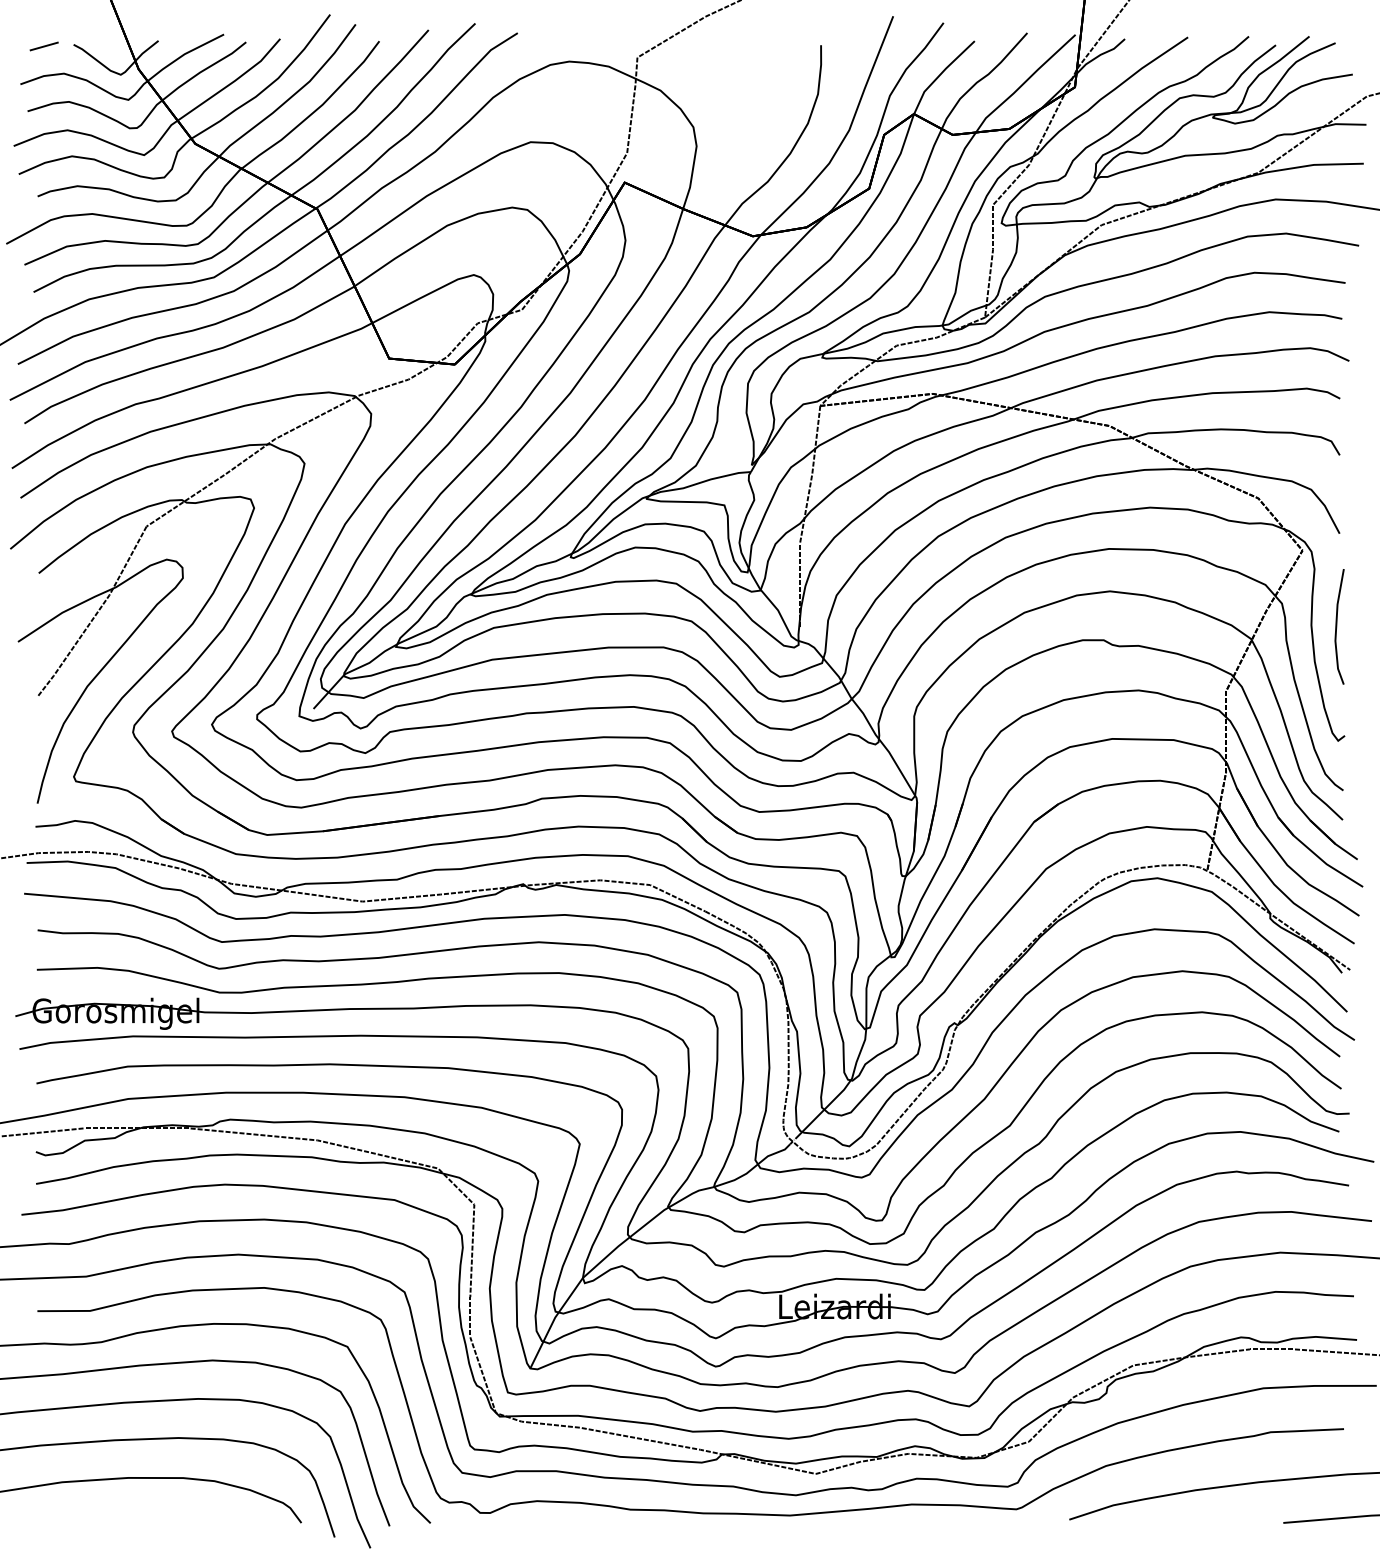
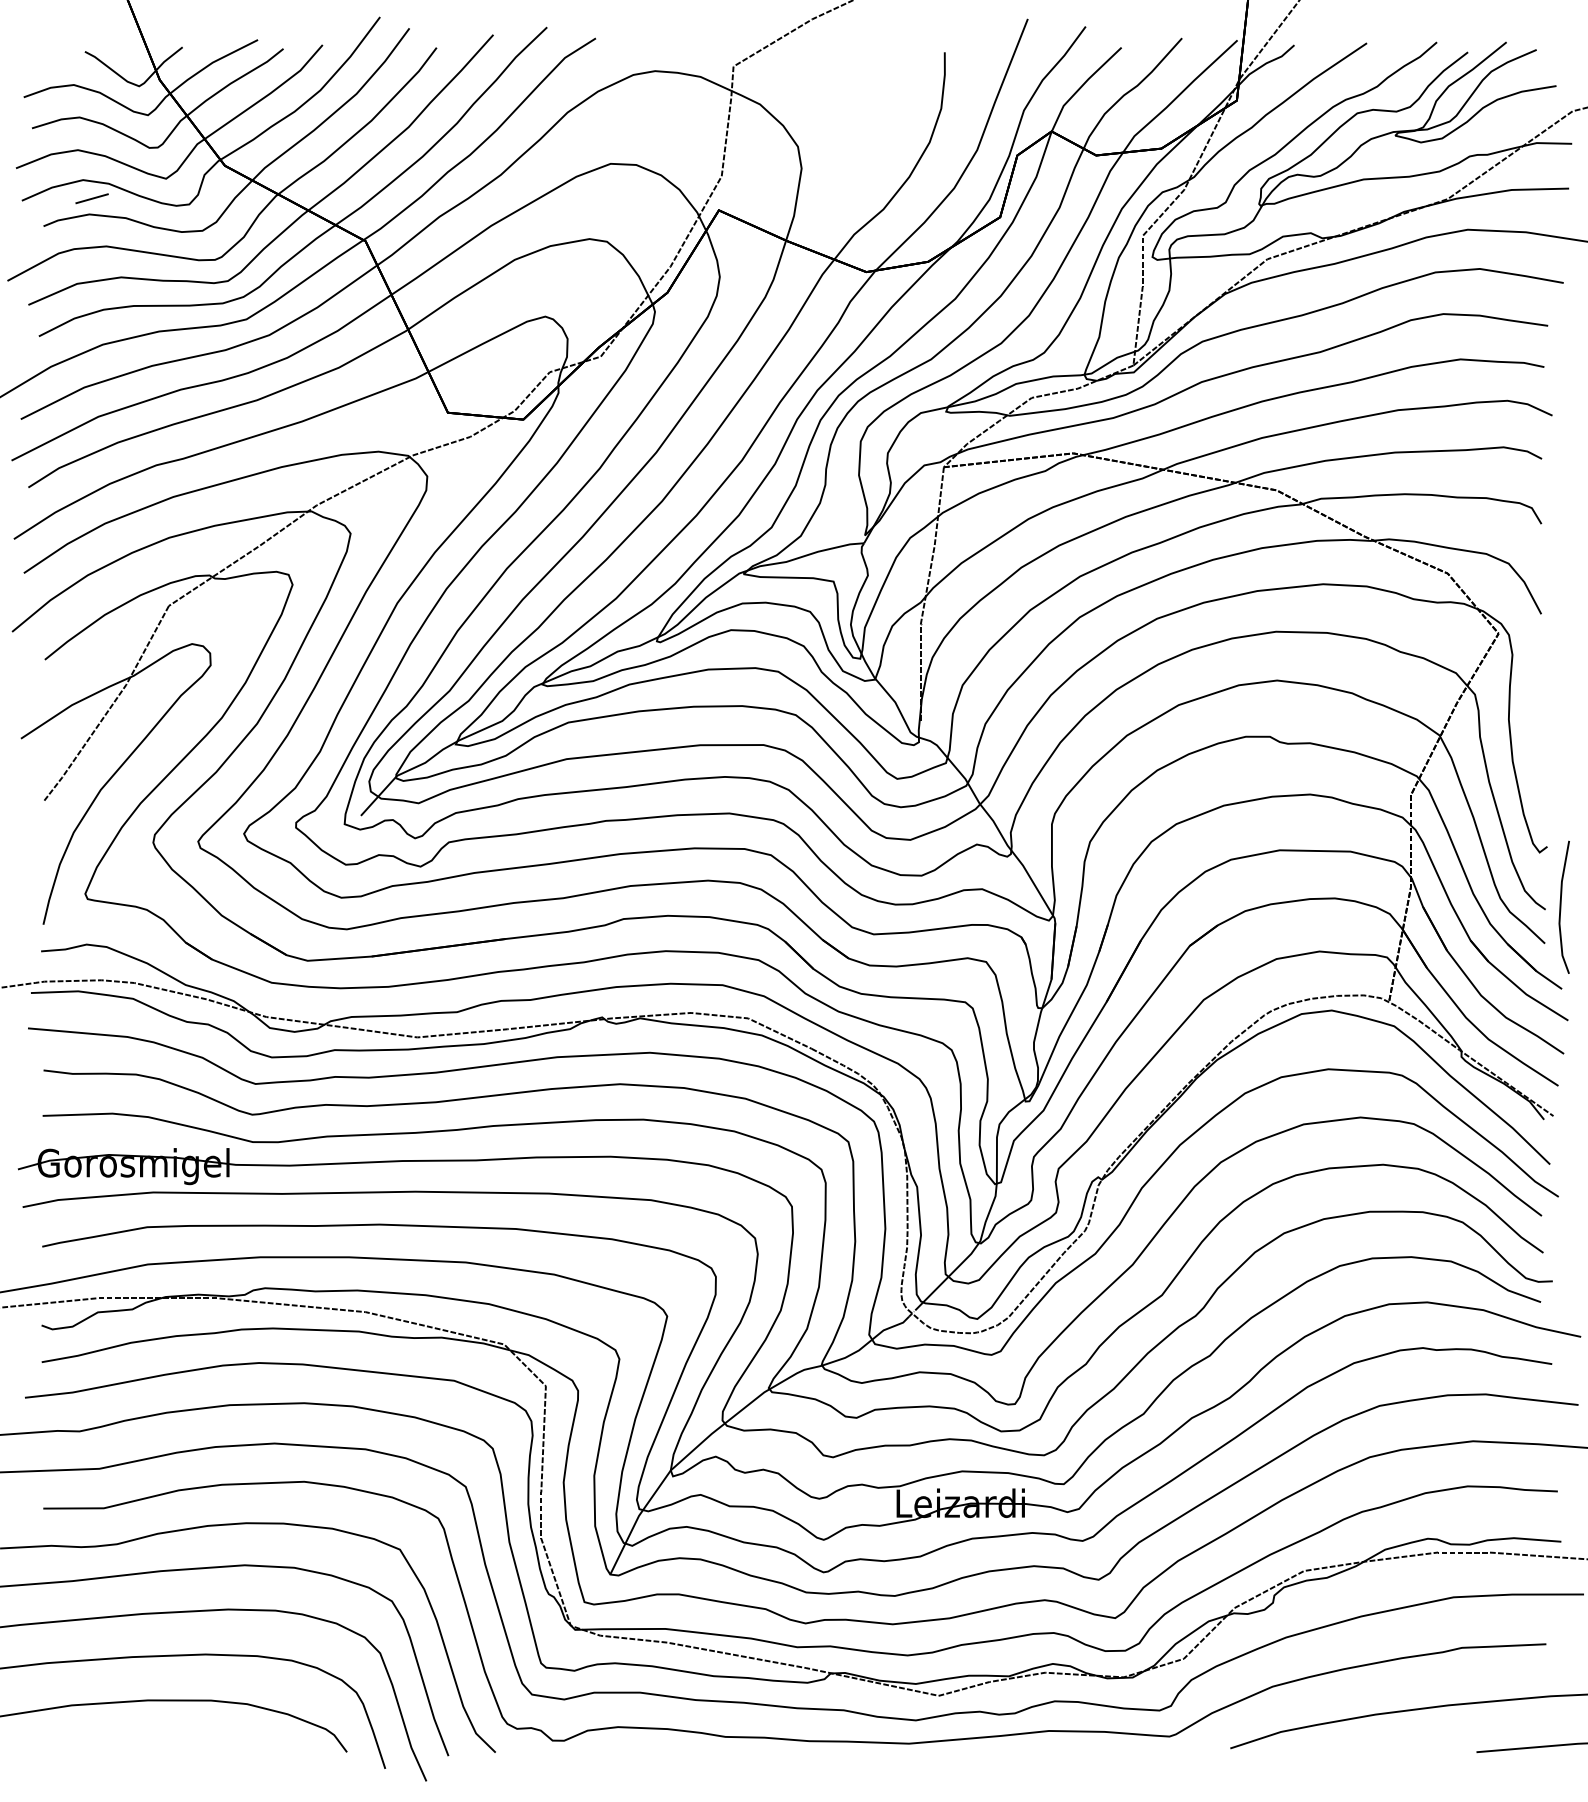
line: (43, 46) -> (91, 198), moved
line: (1337, 626) -> (1561, 906), moved

